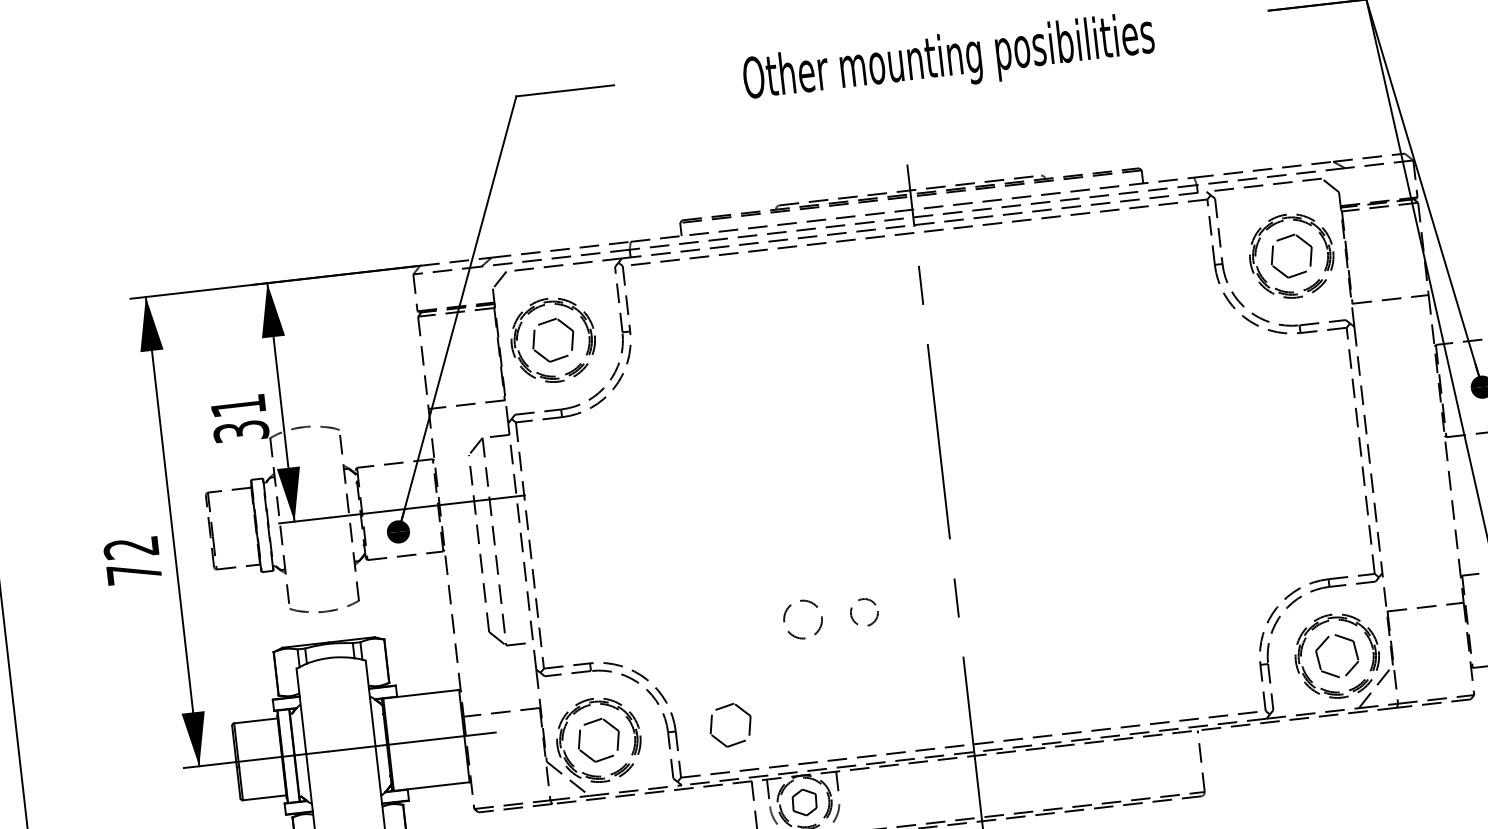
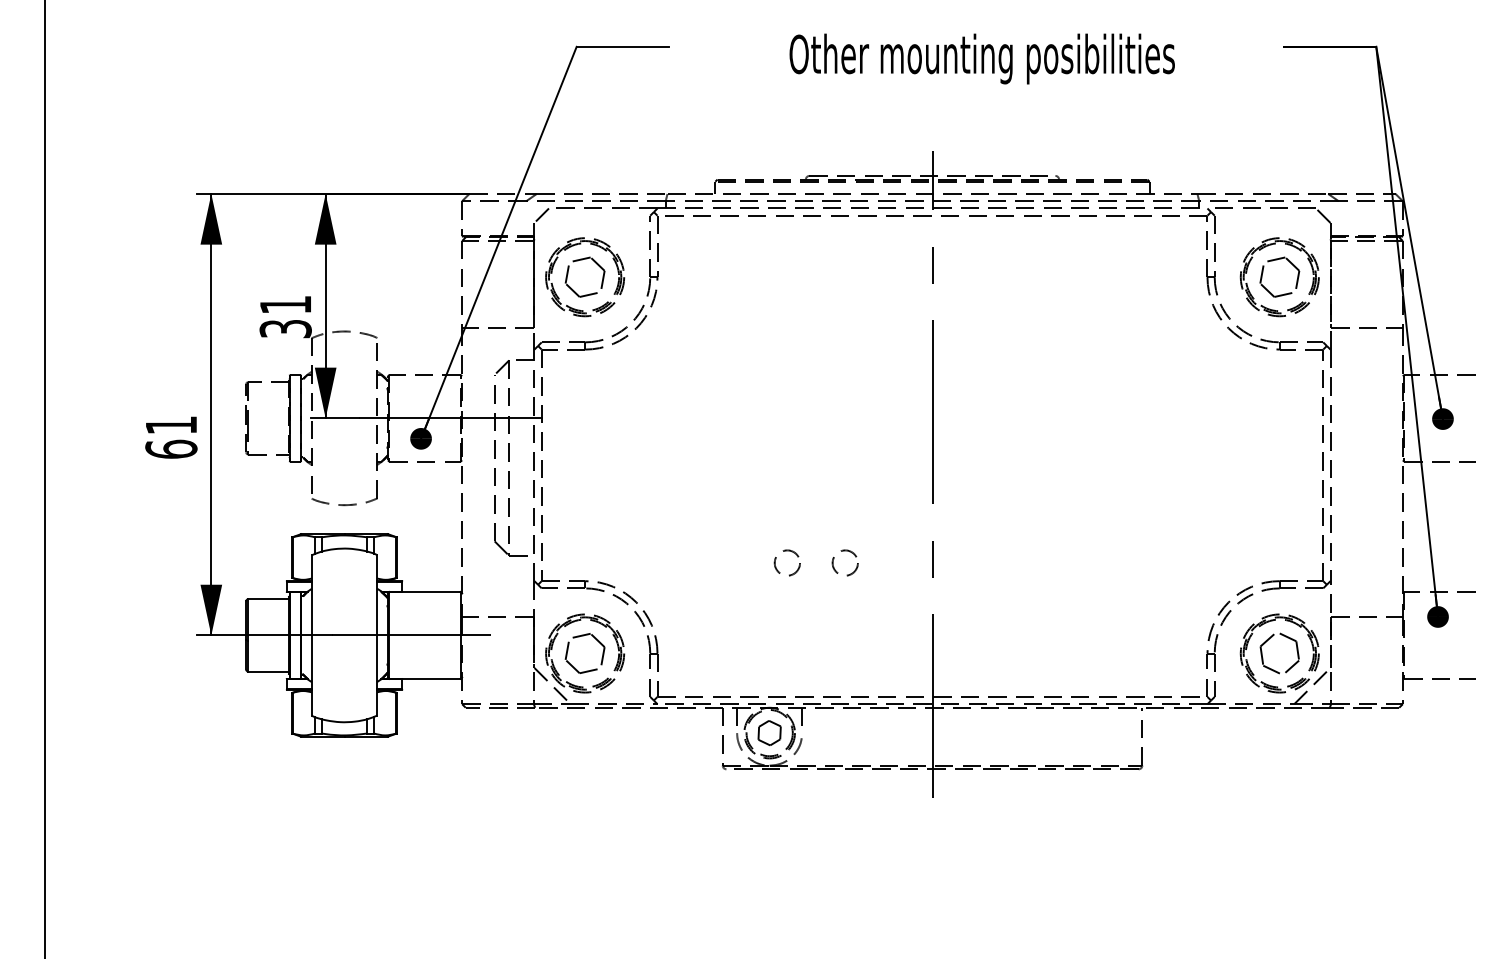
text: (132, 560) -> (171, 437), 72 -> 61
circle: (801, 619) -> (786, 562), size x0.71
part: (712, 724) -> (692, 650), removed

